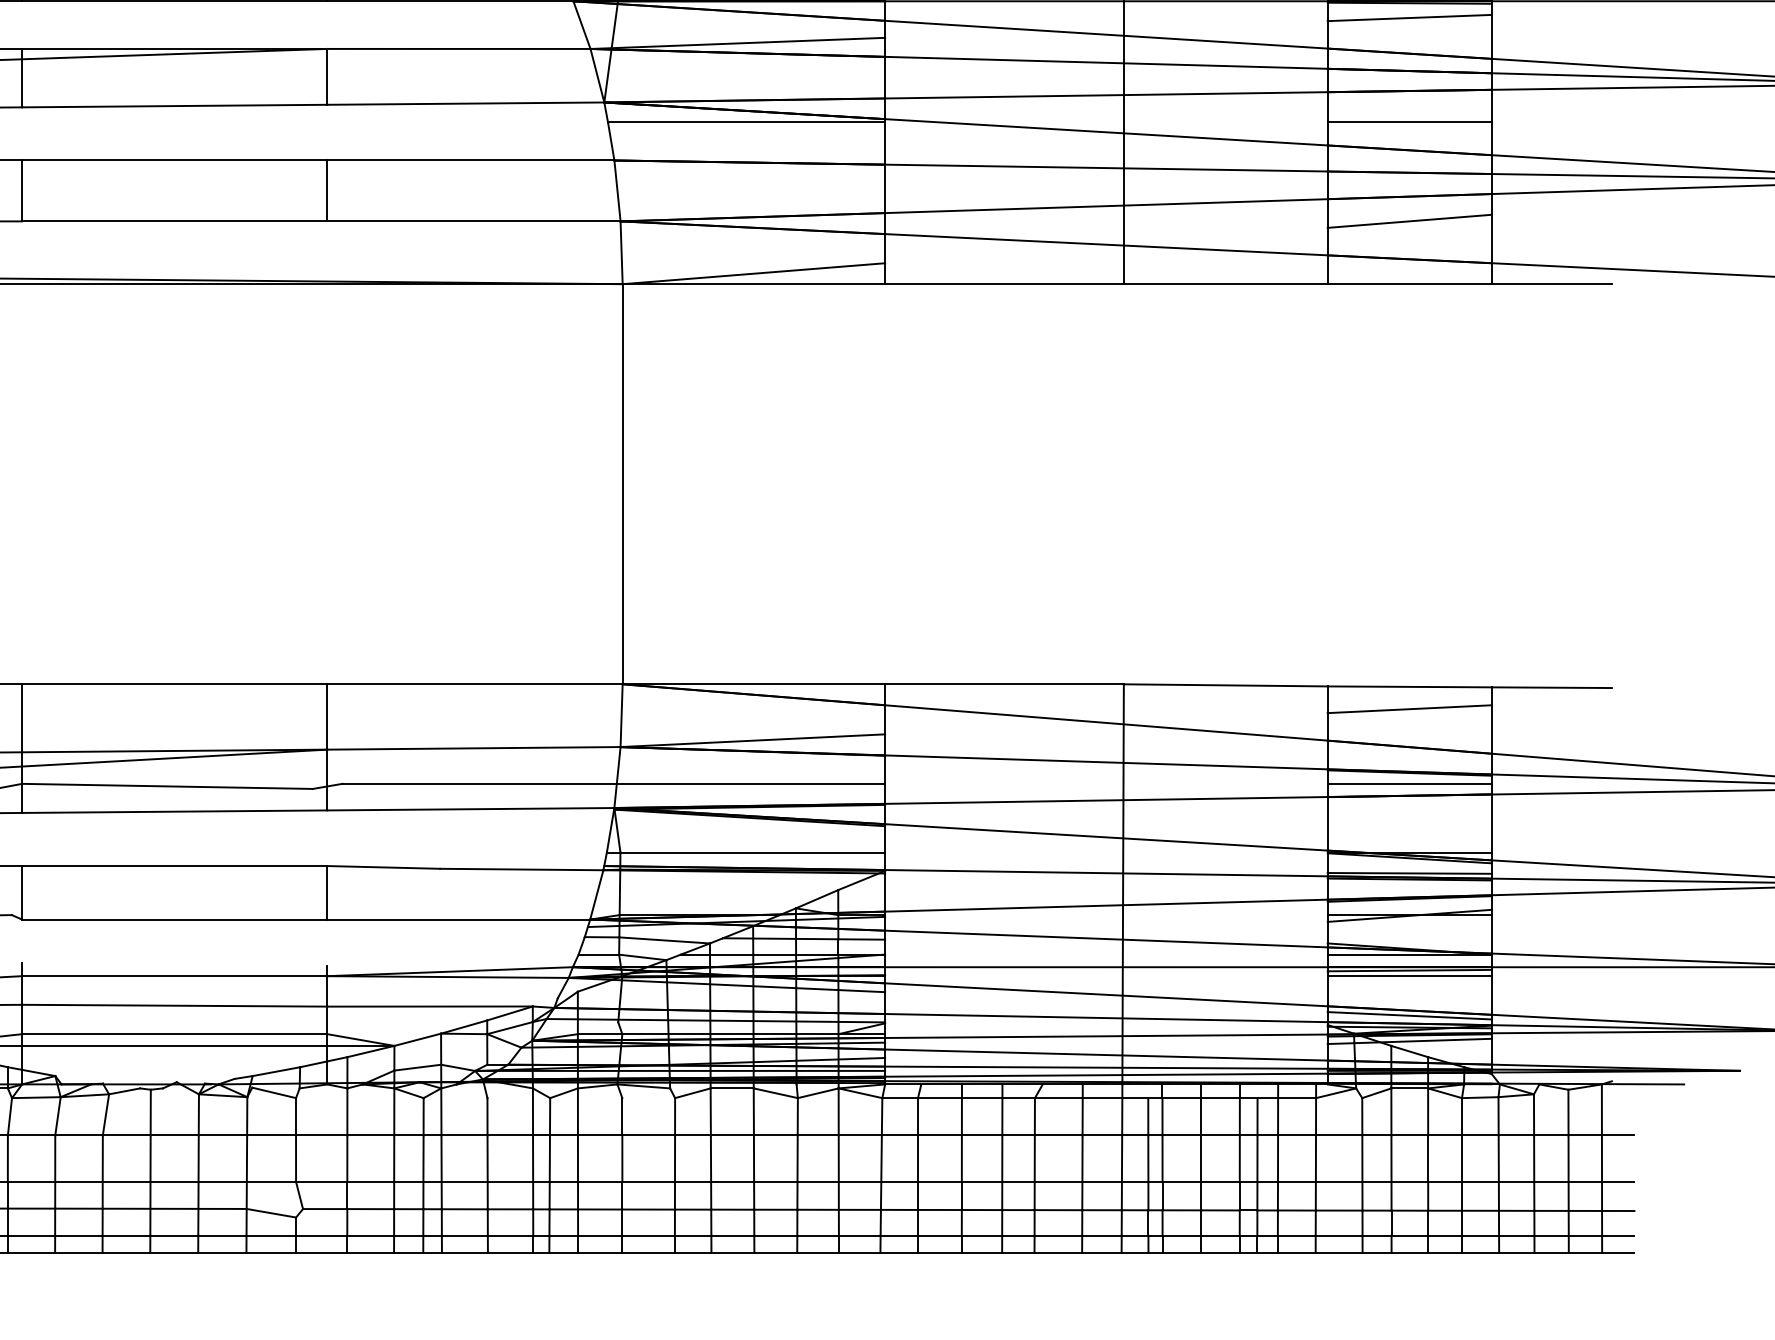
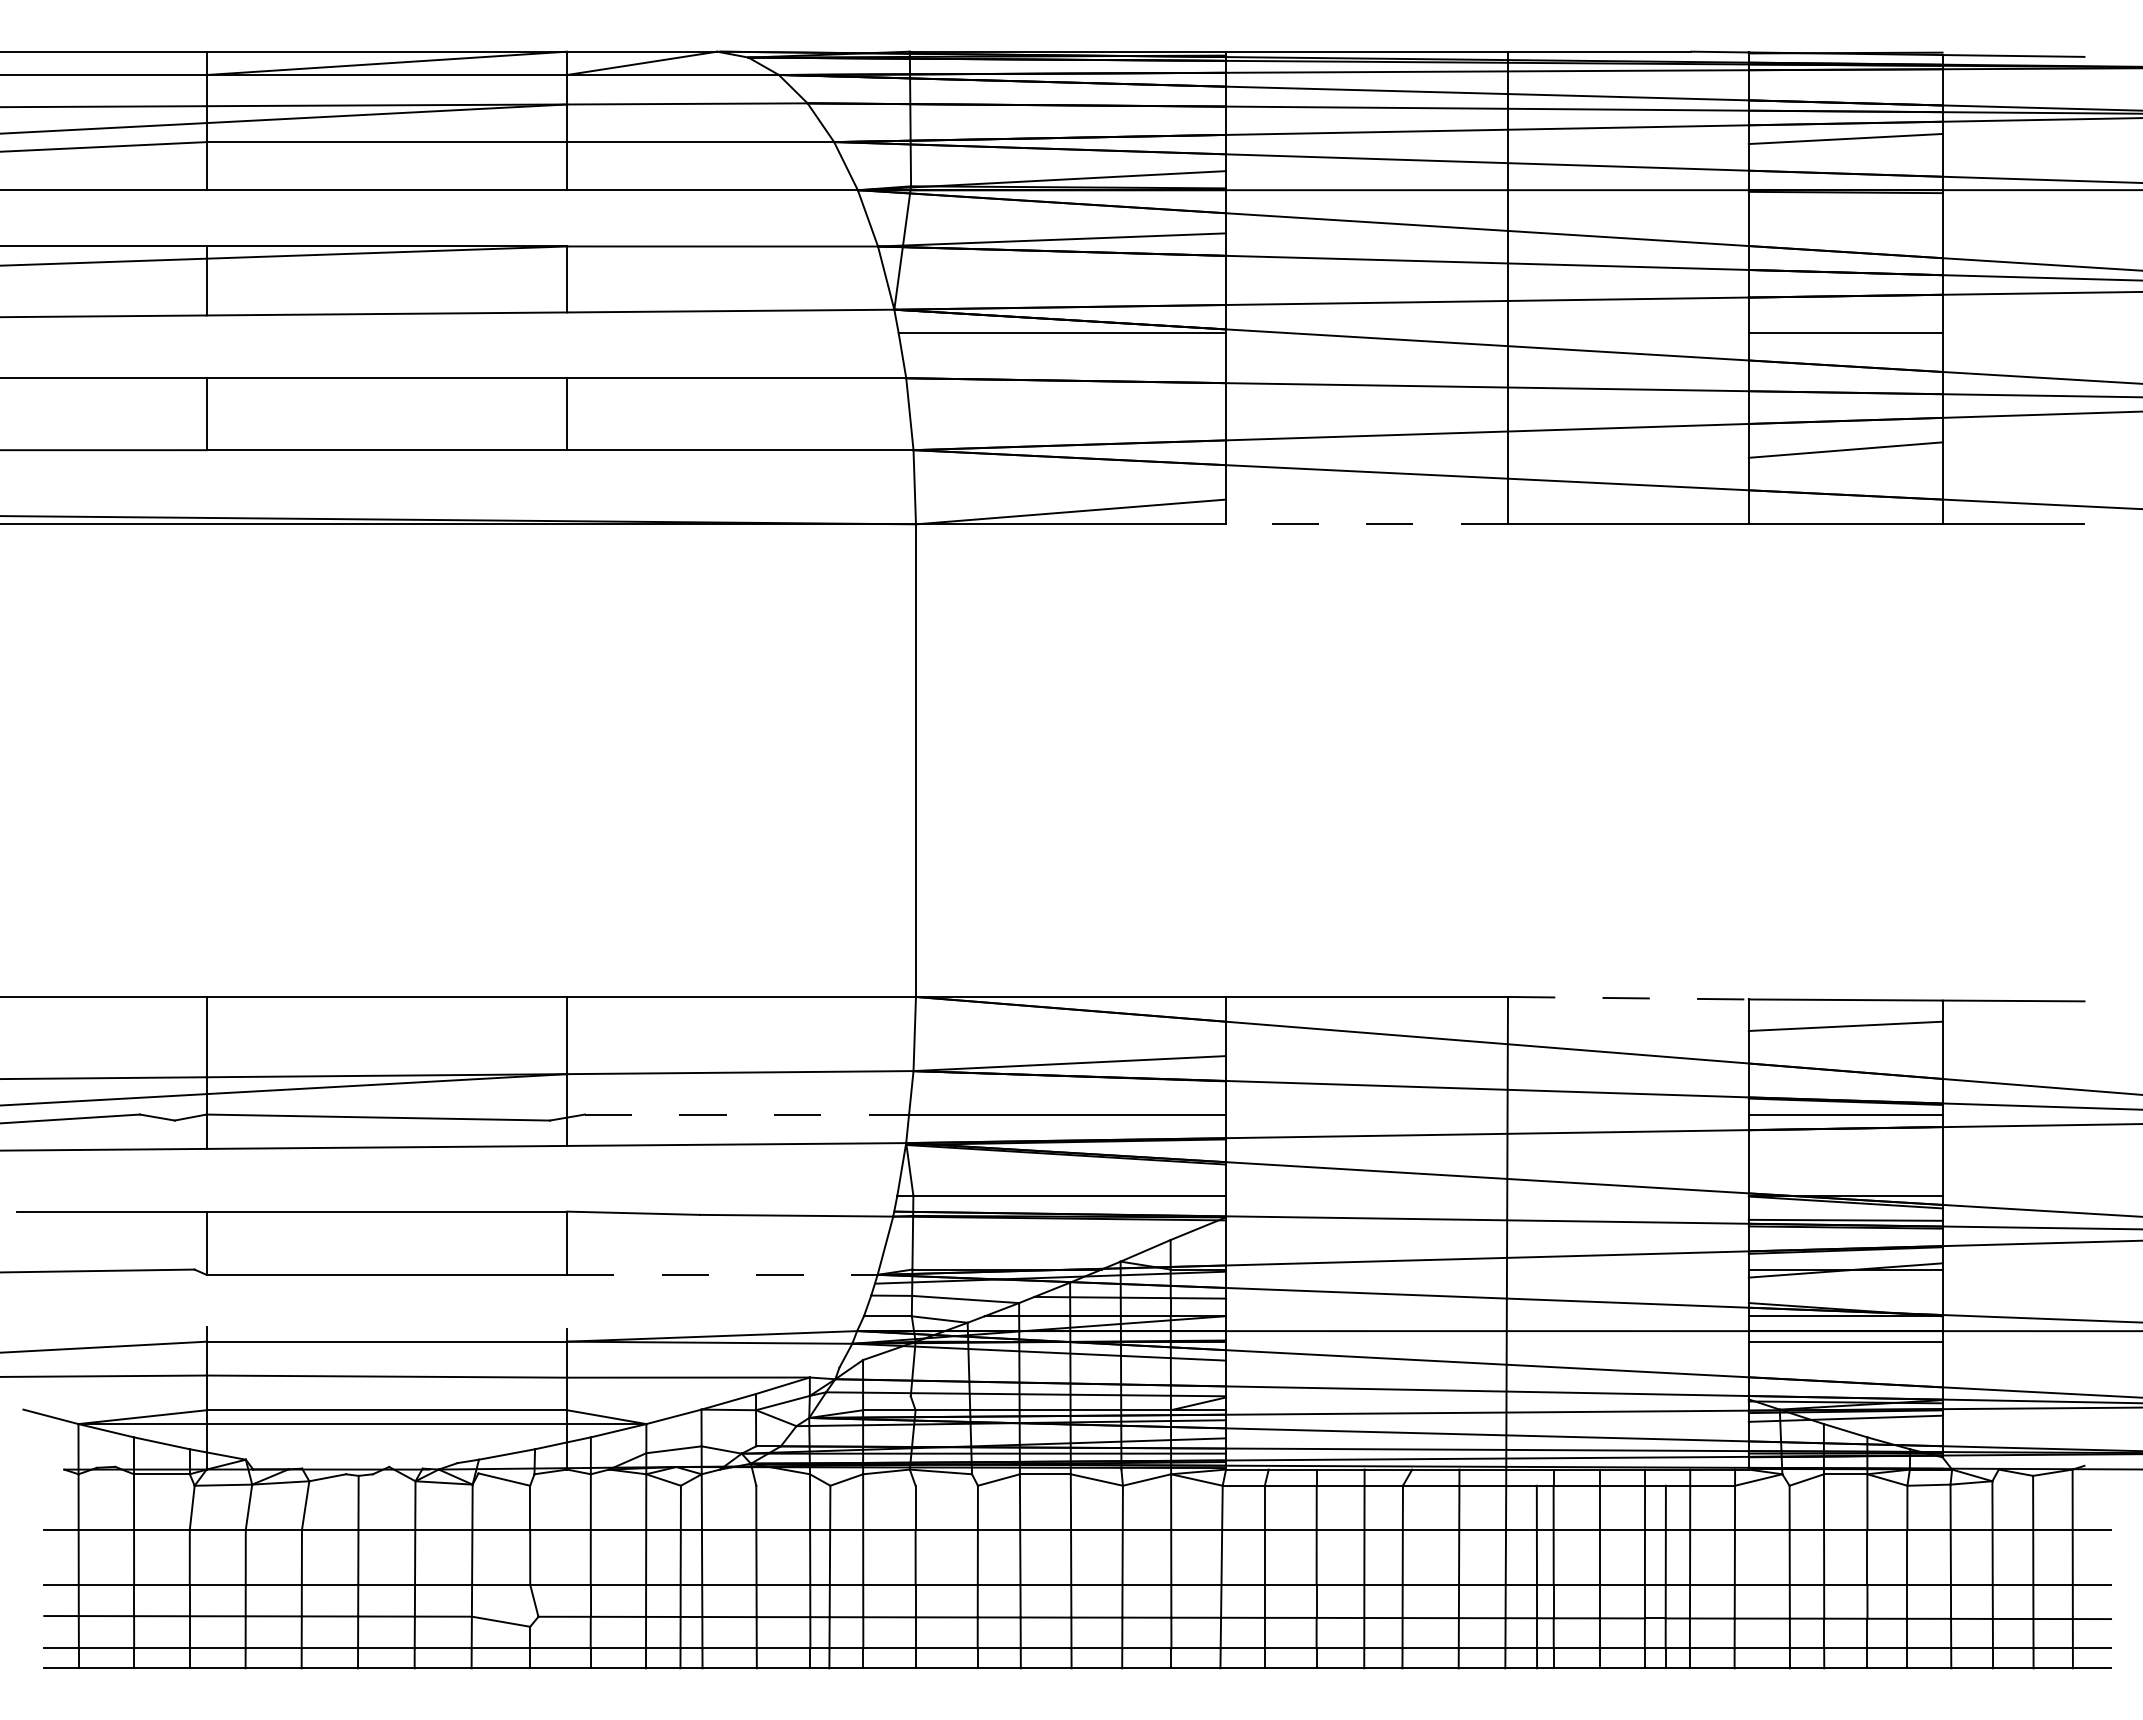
line: (1409, 17) -> (1845, 209), removed
line: (1004, 284) -> (1367, 524), solid -> dashed
line: (1225, 685) -> (1628, 998), solid -> dashed
line: (480, 783) -> (747, 1114), solid -> dashed
line: (458, 919) -> (722, 1274), solid -> dashed
line: (1409, 970) -> (1845, 1334), removed
line: (1409, 1015) -> (1845, 1388), removed

